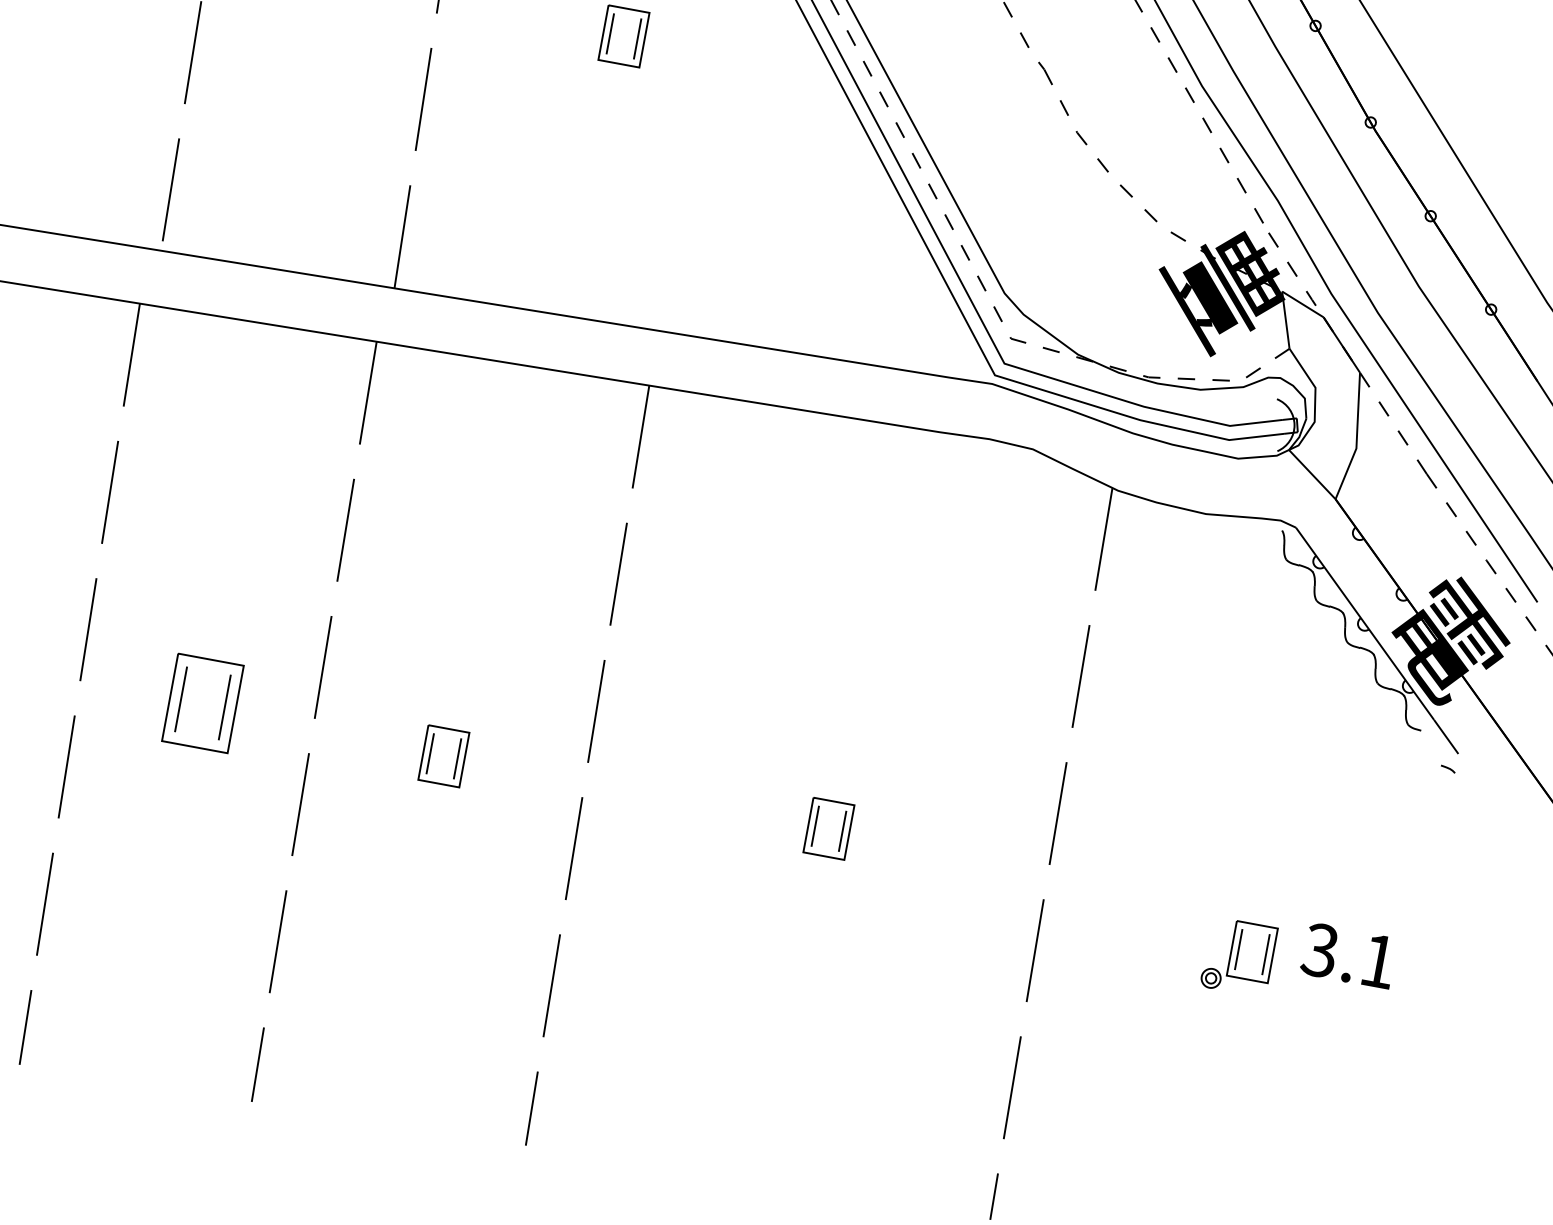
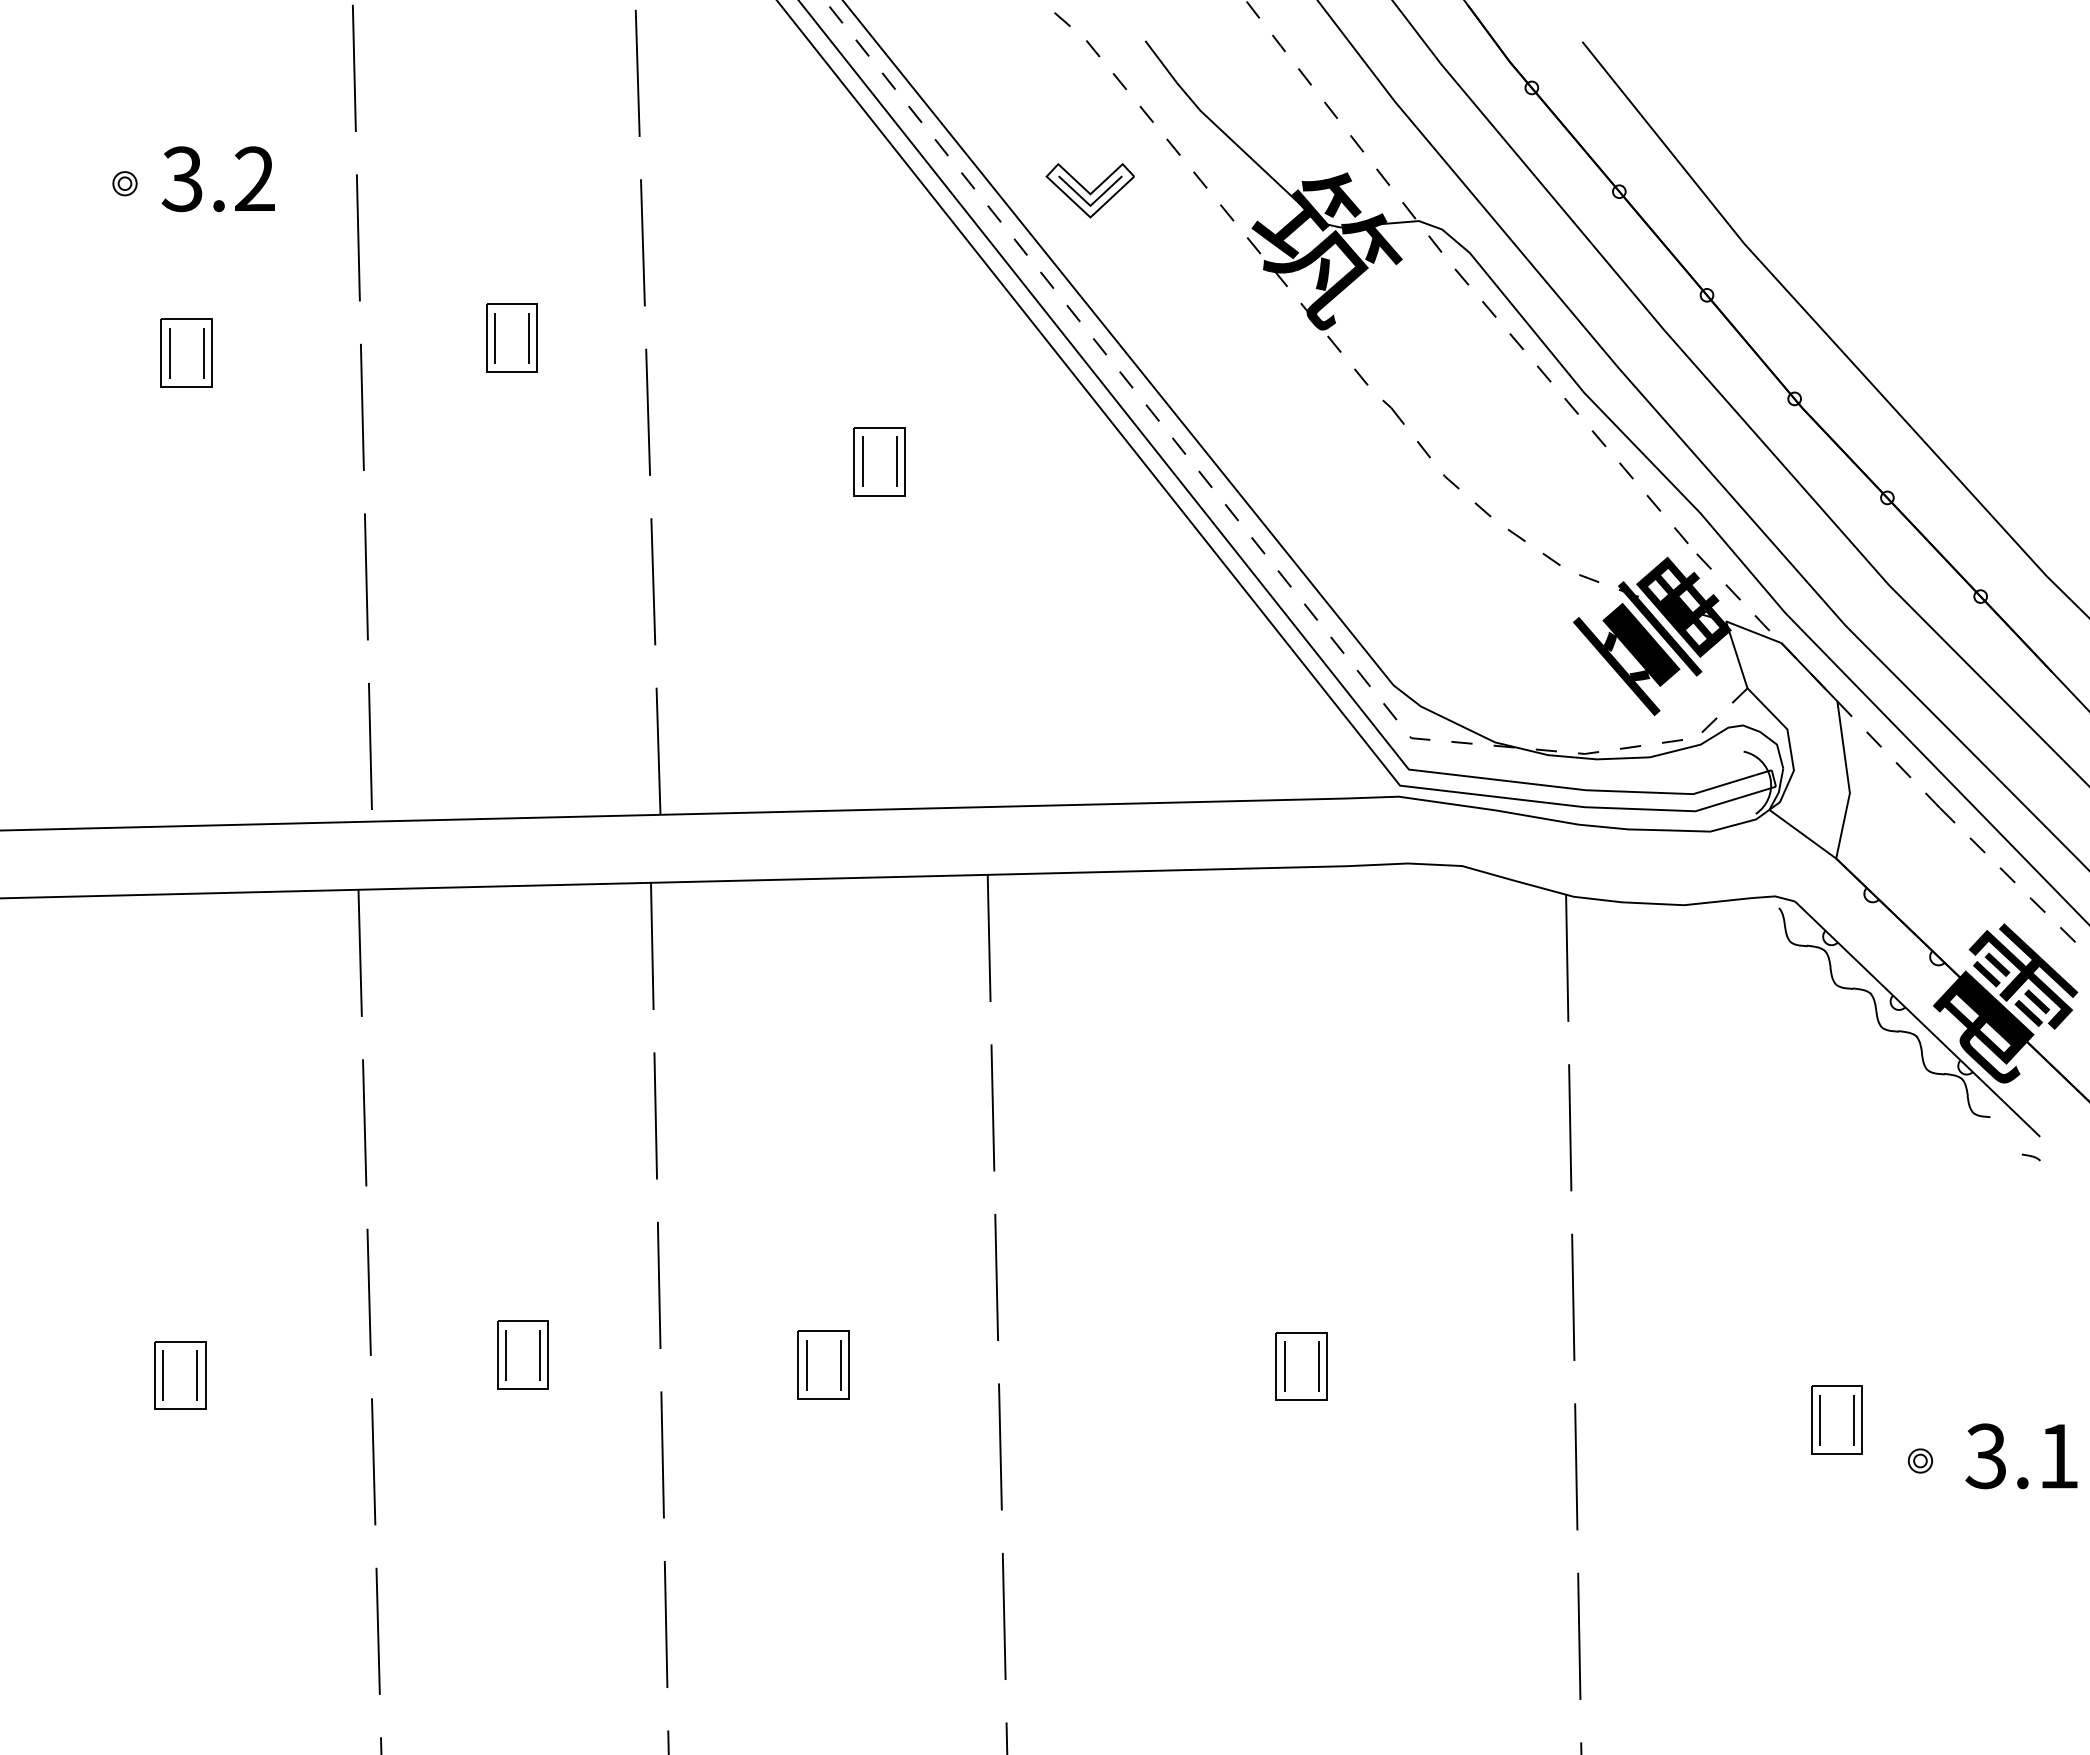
part: (202, 702) -> (522, 1354), size x0.62
text: (1348, 955) -> (2021, 1456), moved
part: (1211, 977) -> (1920, 1460), moved

